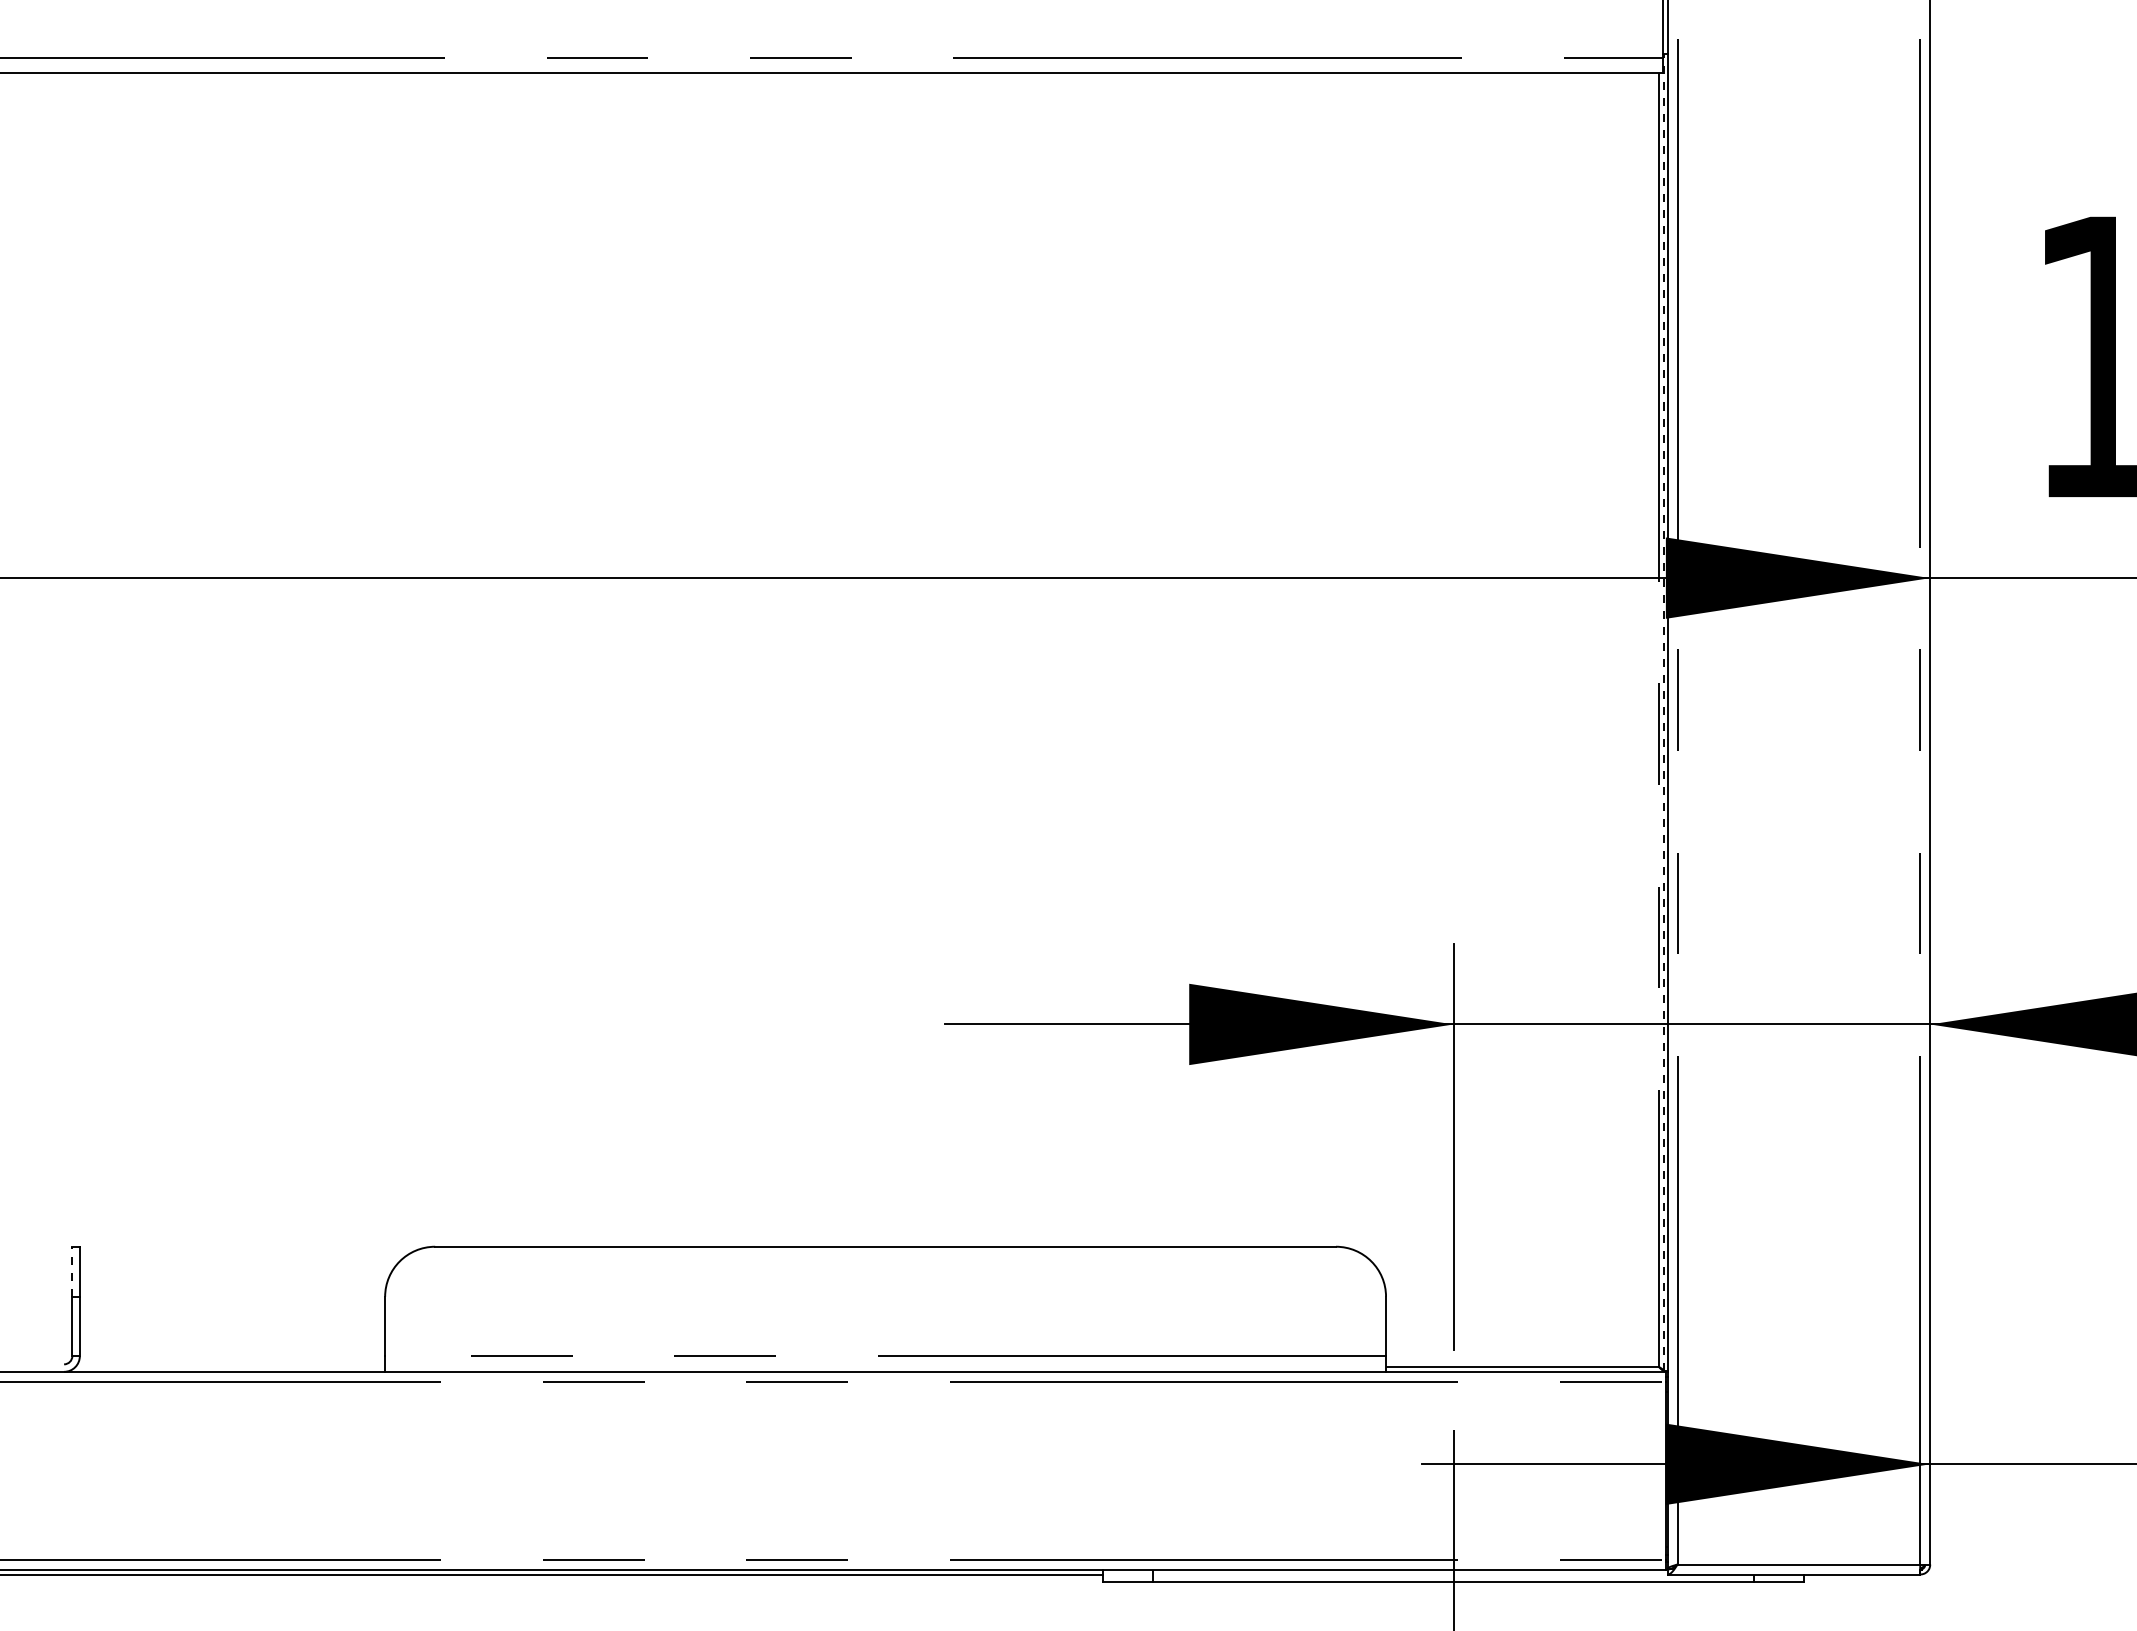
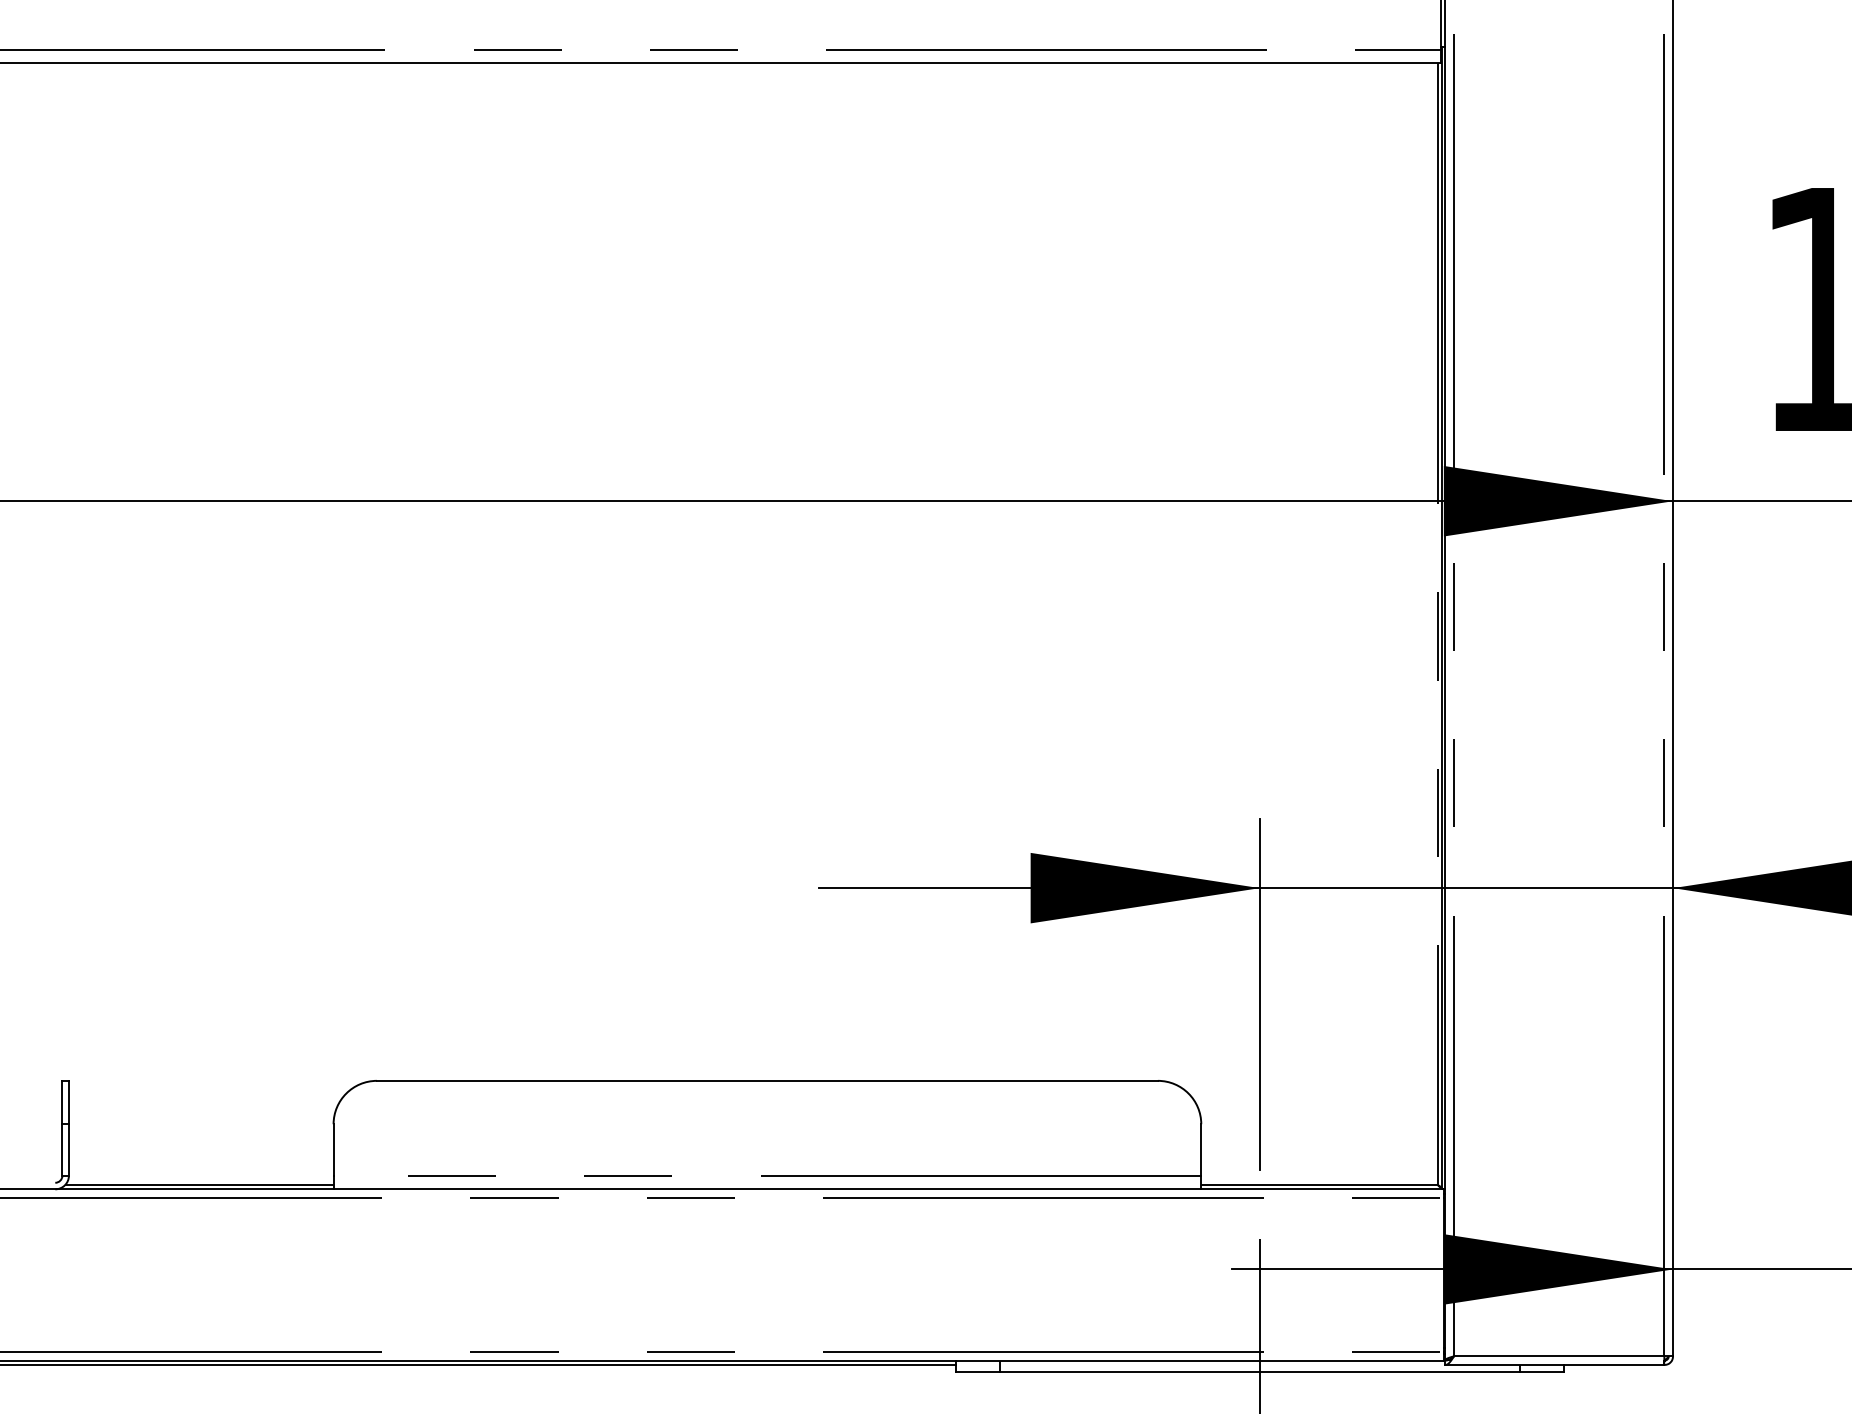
line: (1663, 712) -> (1441, 617), dashed -> solid
line: (72, 1271) -> (62, 1102), dashed -> solid
line: (230, 1366) -> (199, 1184), added

